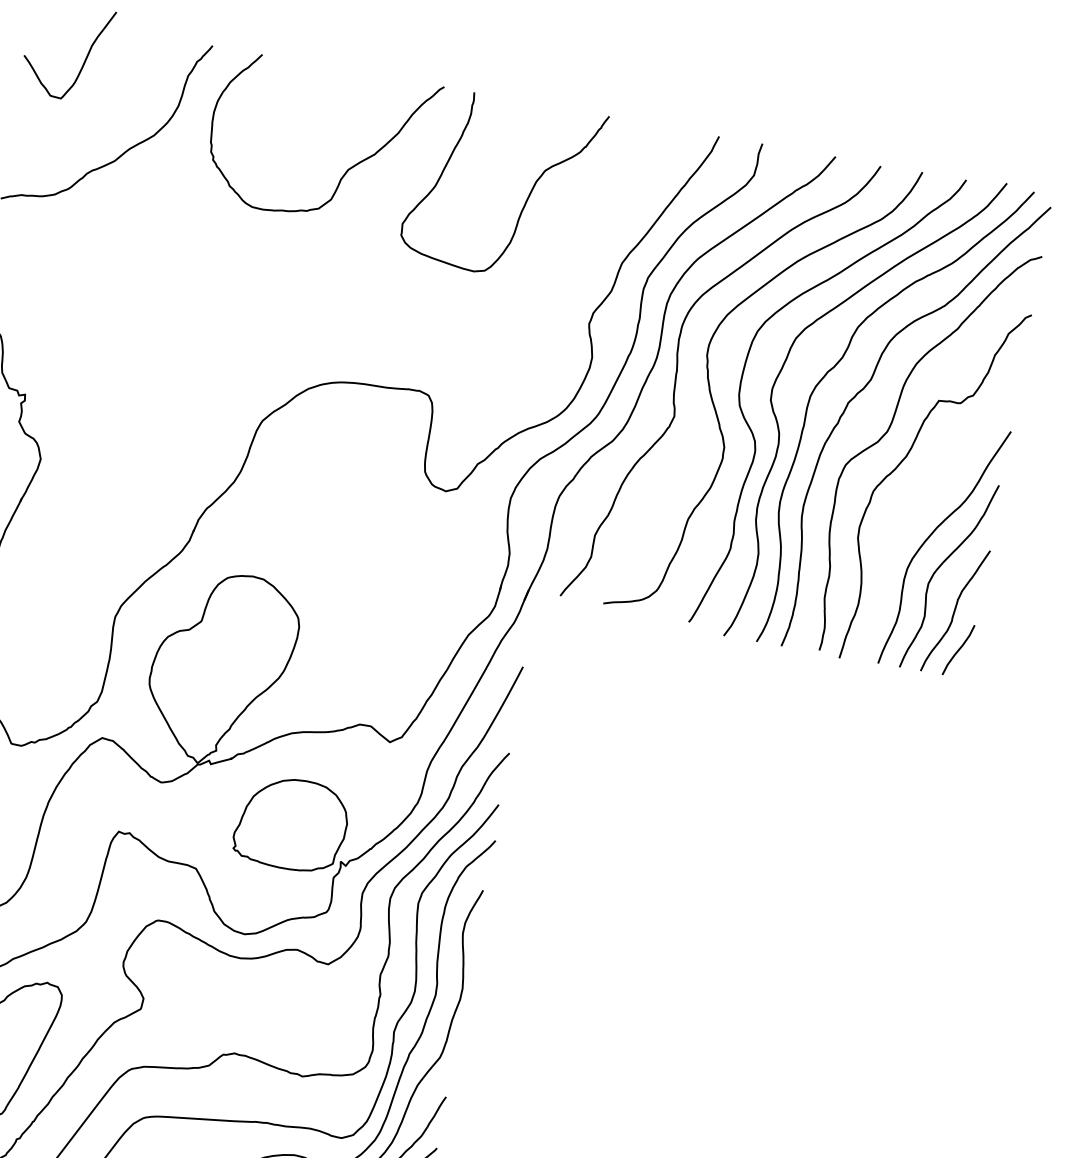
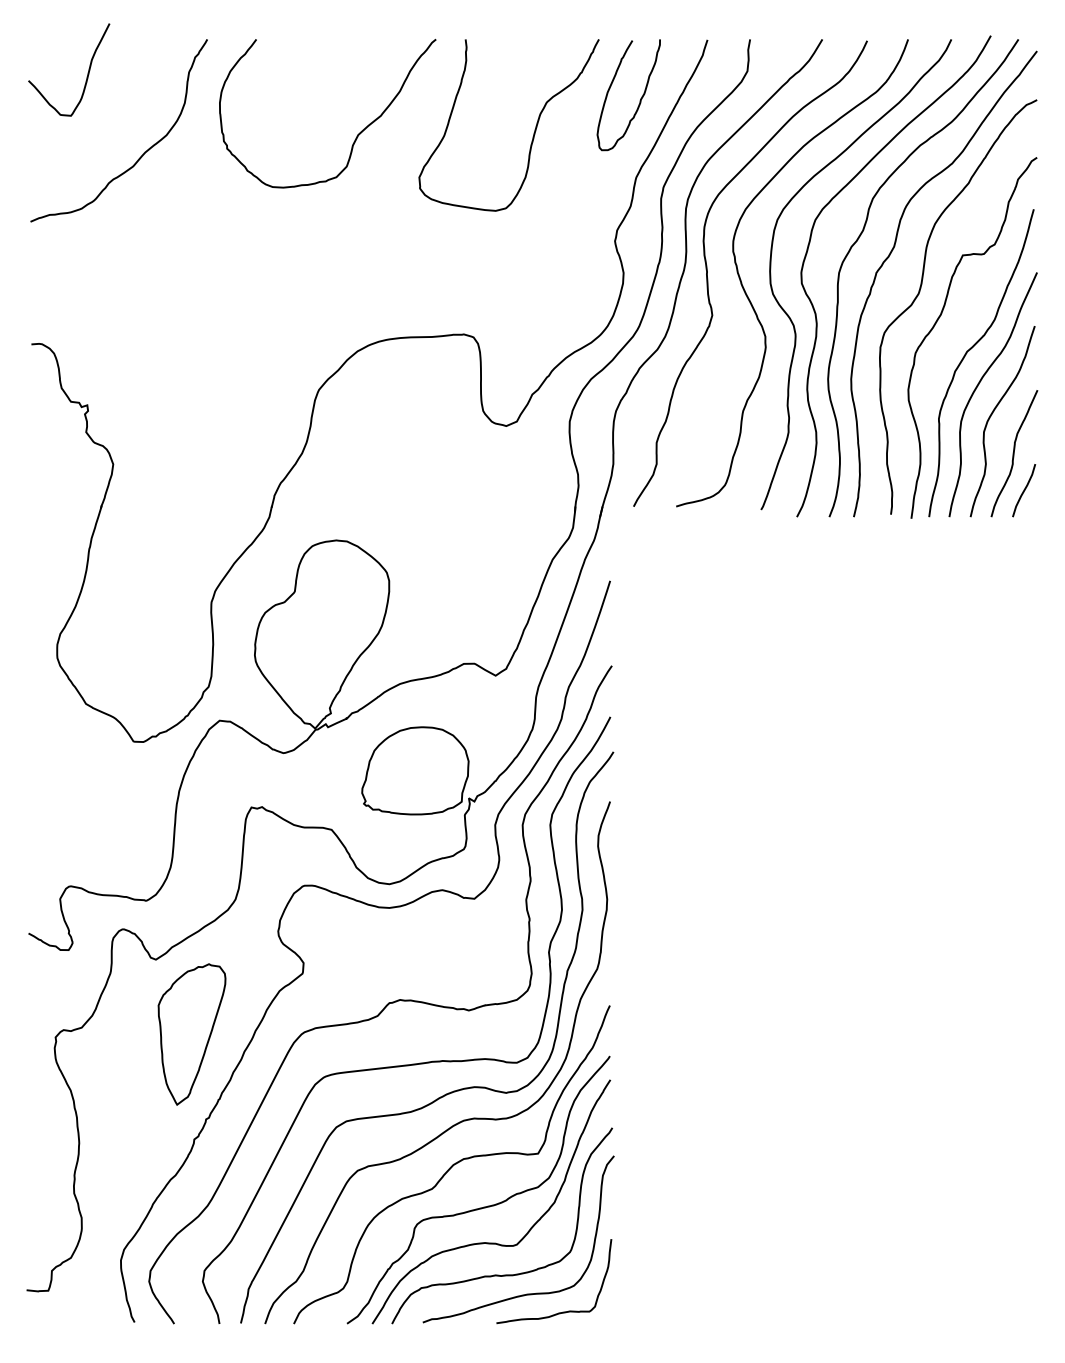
curve: (639, 185) -> (639, 100), added
curve: (929, 498) -> (970, 350), added

